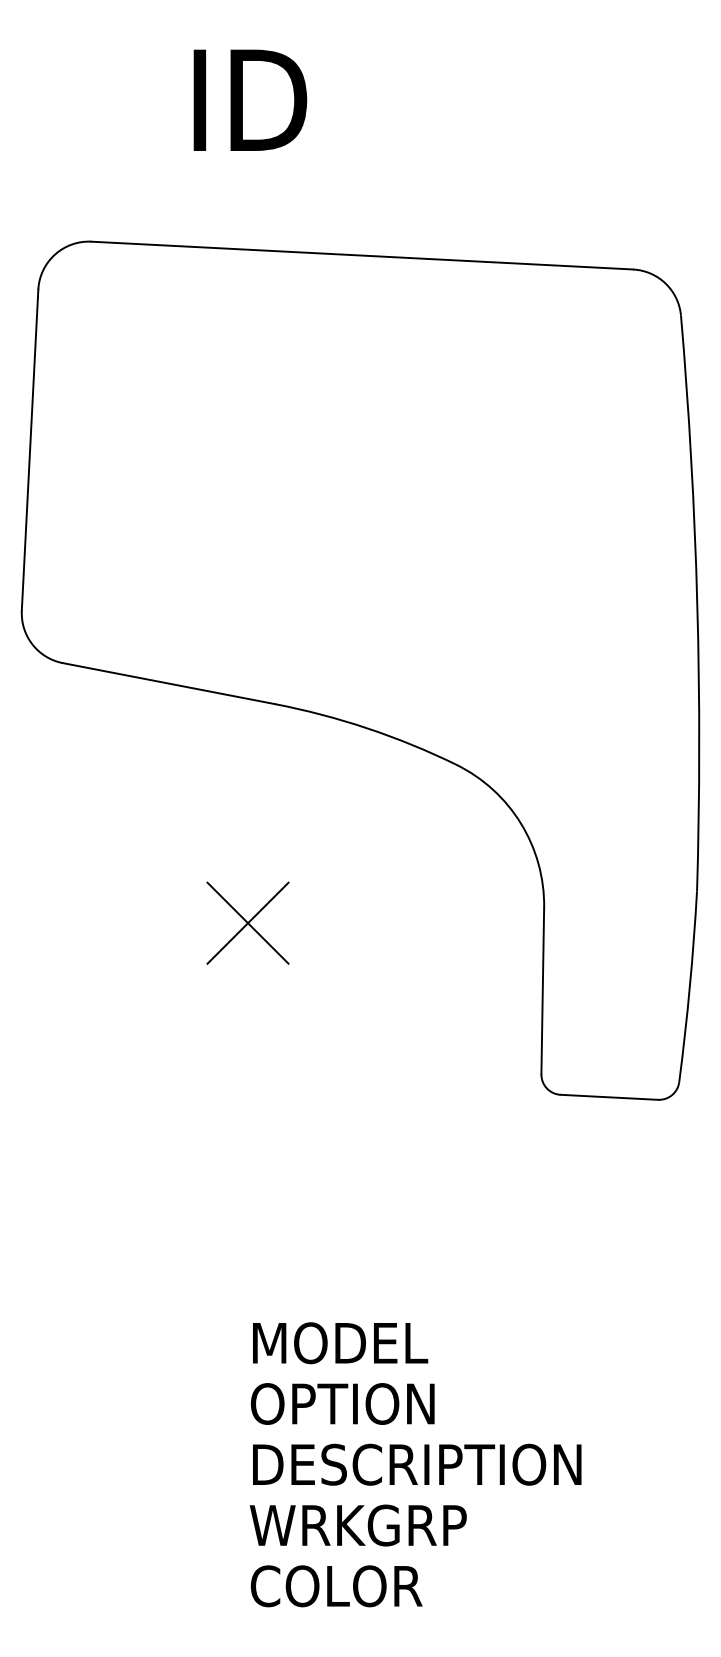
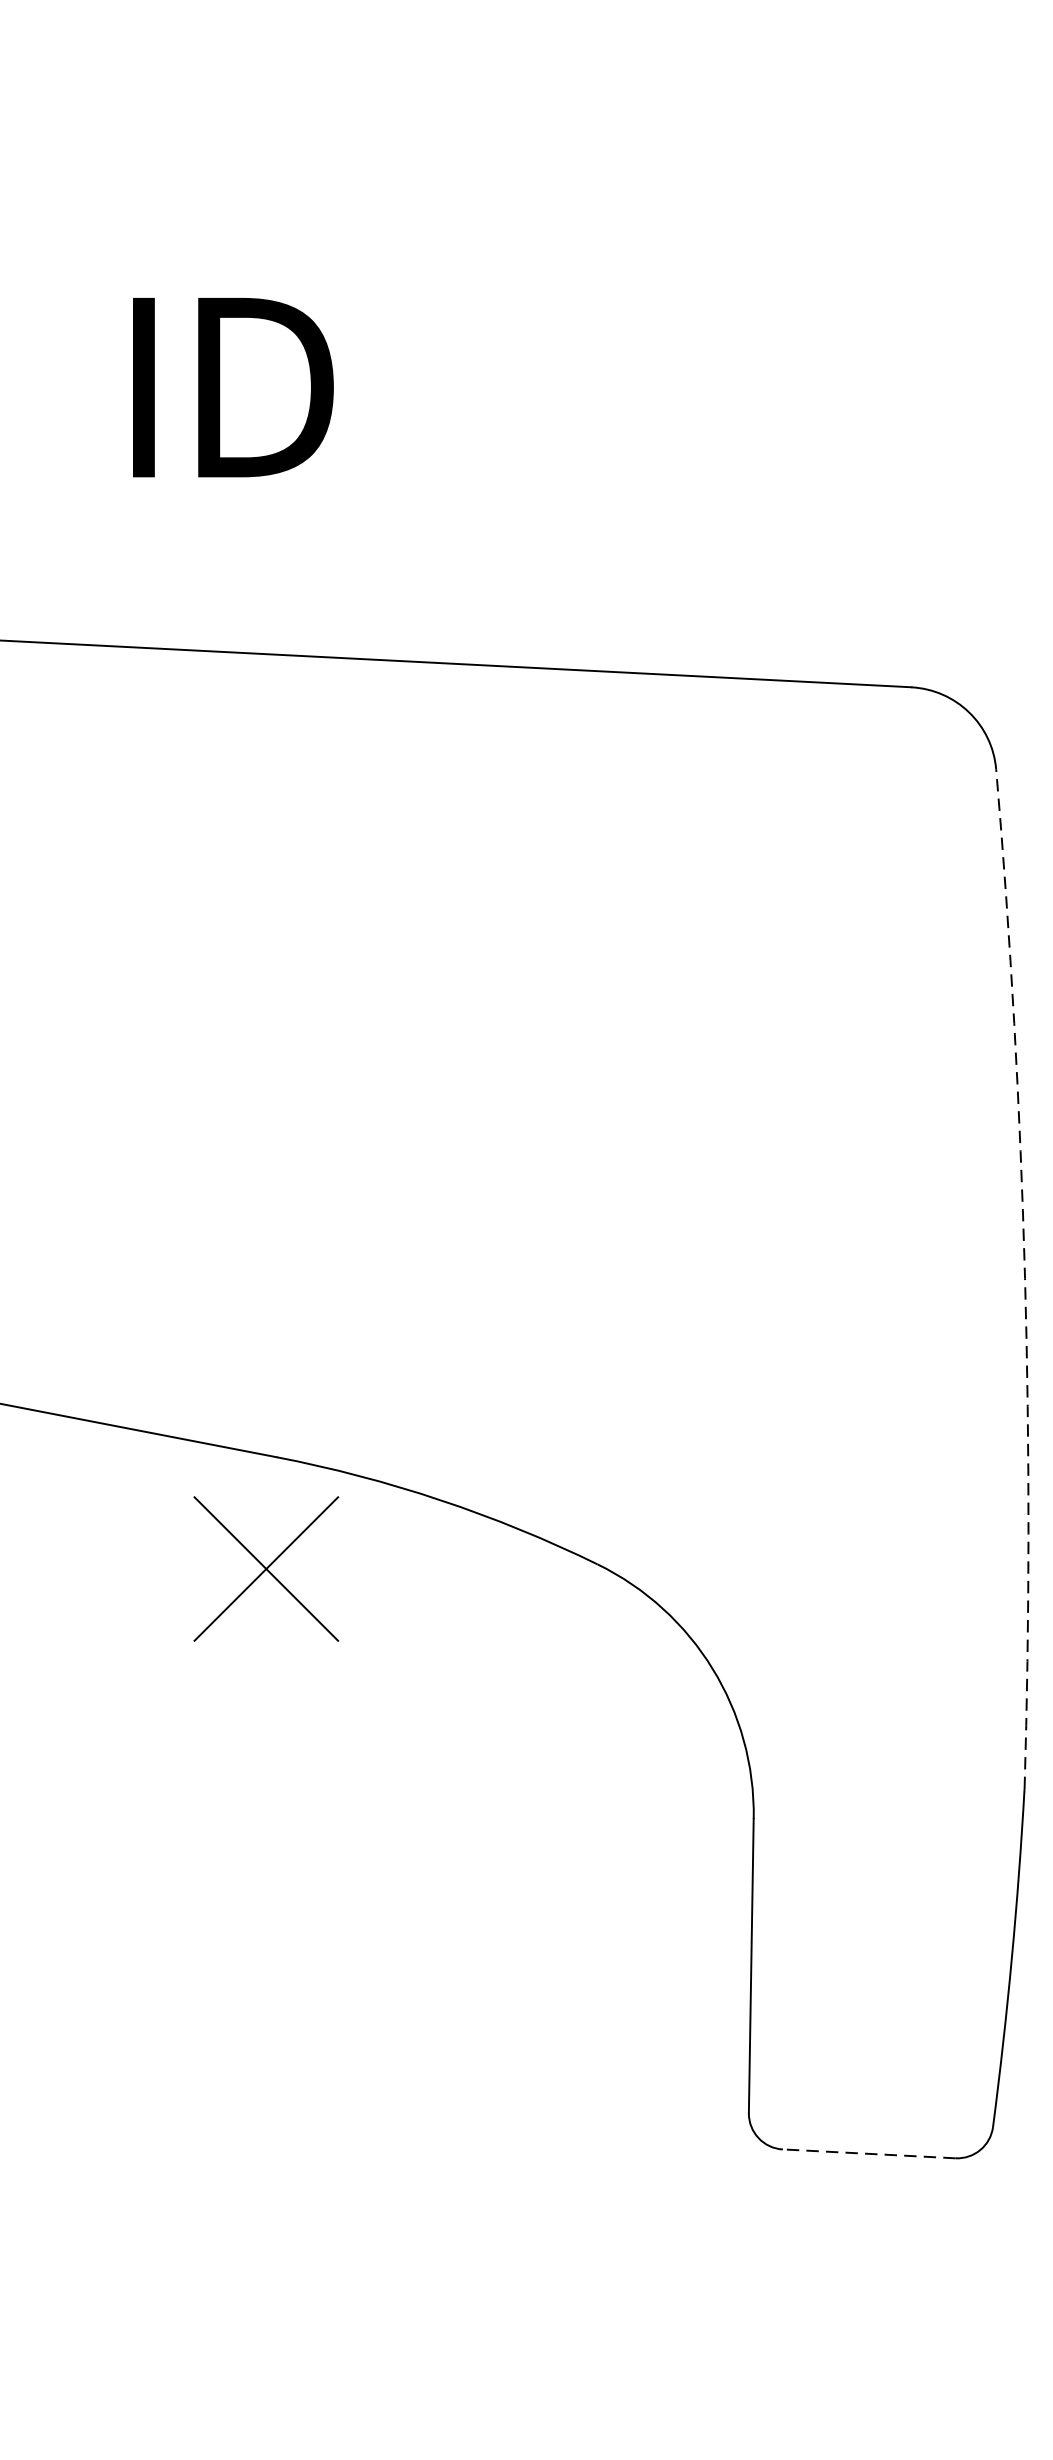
arc: (697, 603) -> (1025, 1279), solid -> dashed
part: (247, 922) -> (265, 1567), moved
line: (609, 1097) -> (869, 2154), solid -> dashed

